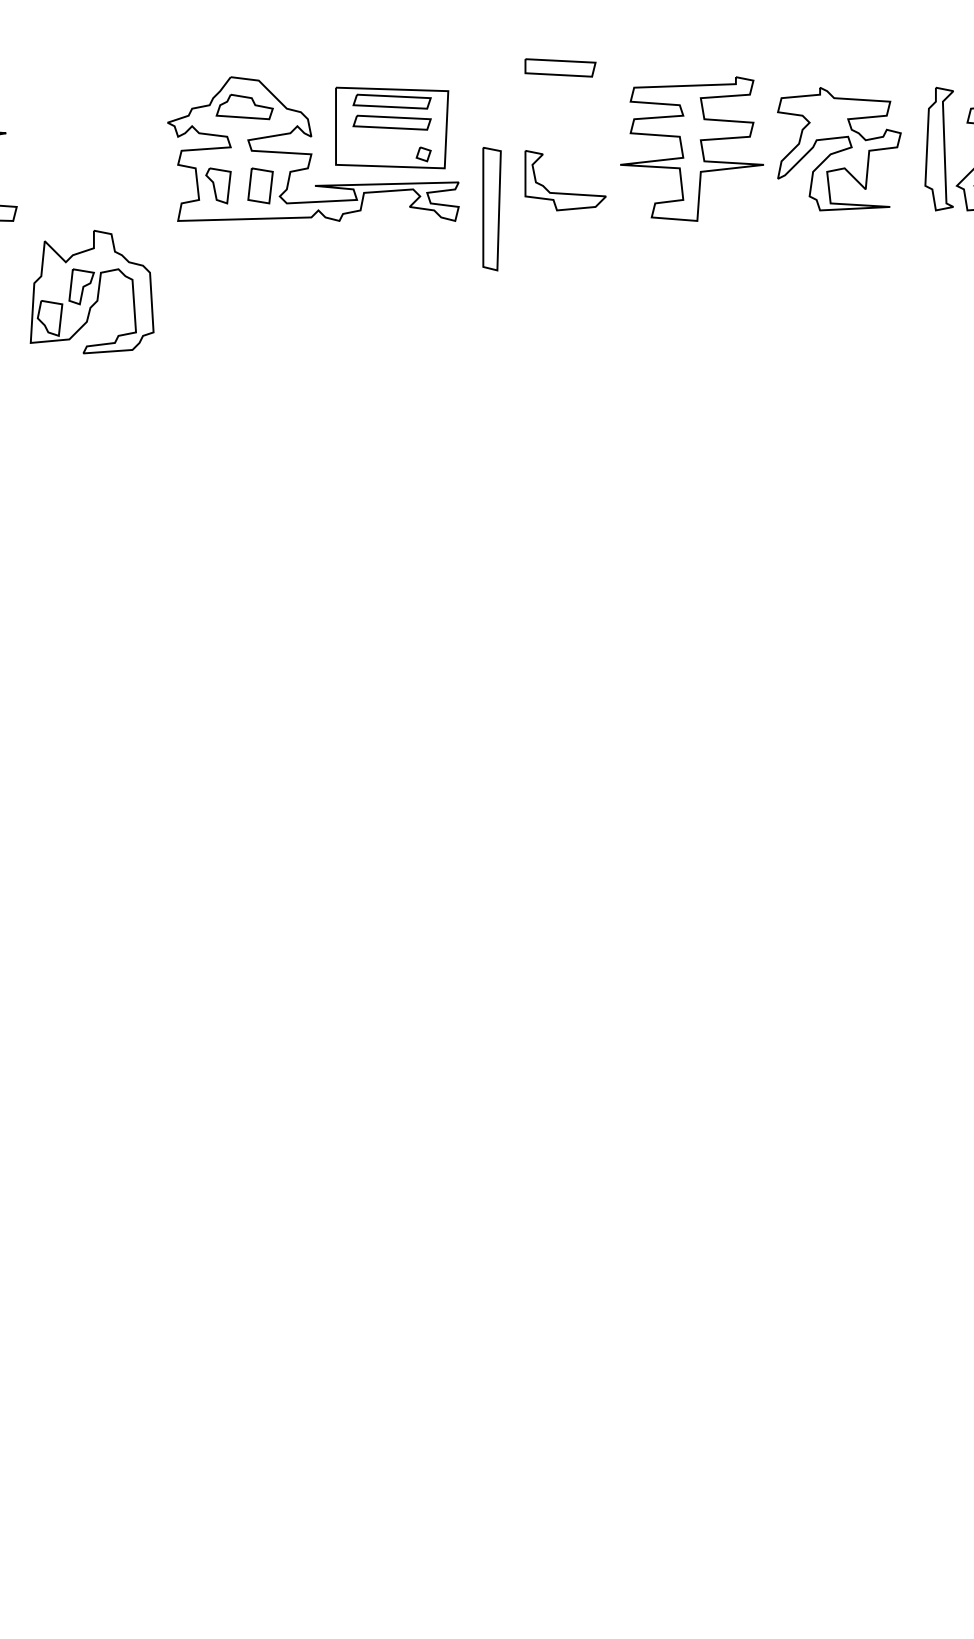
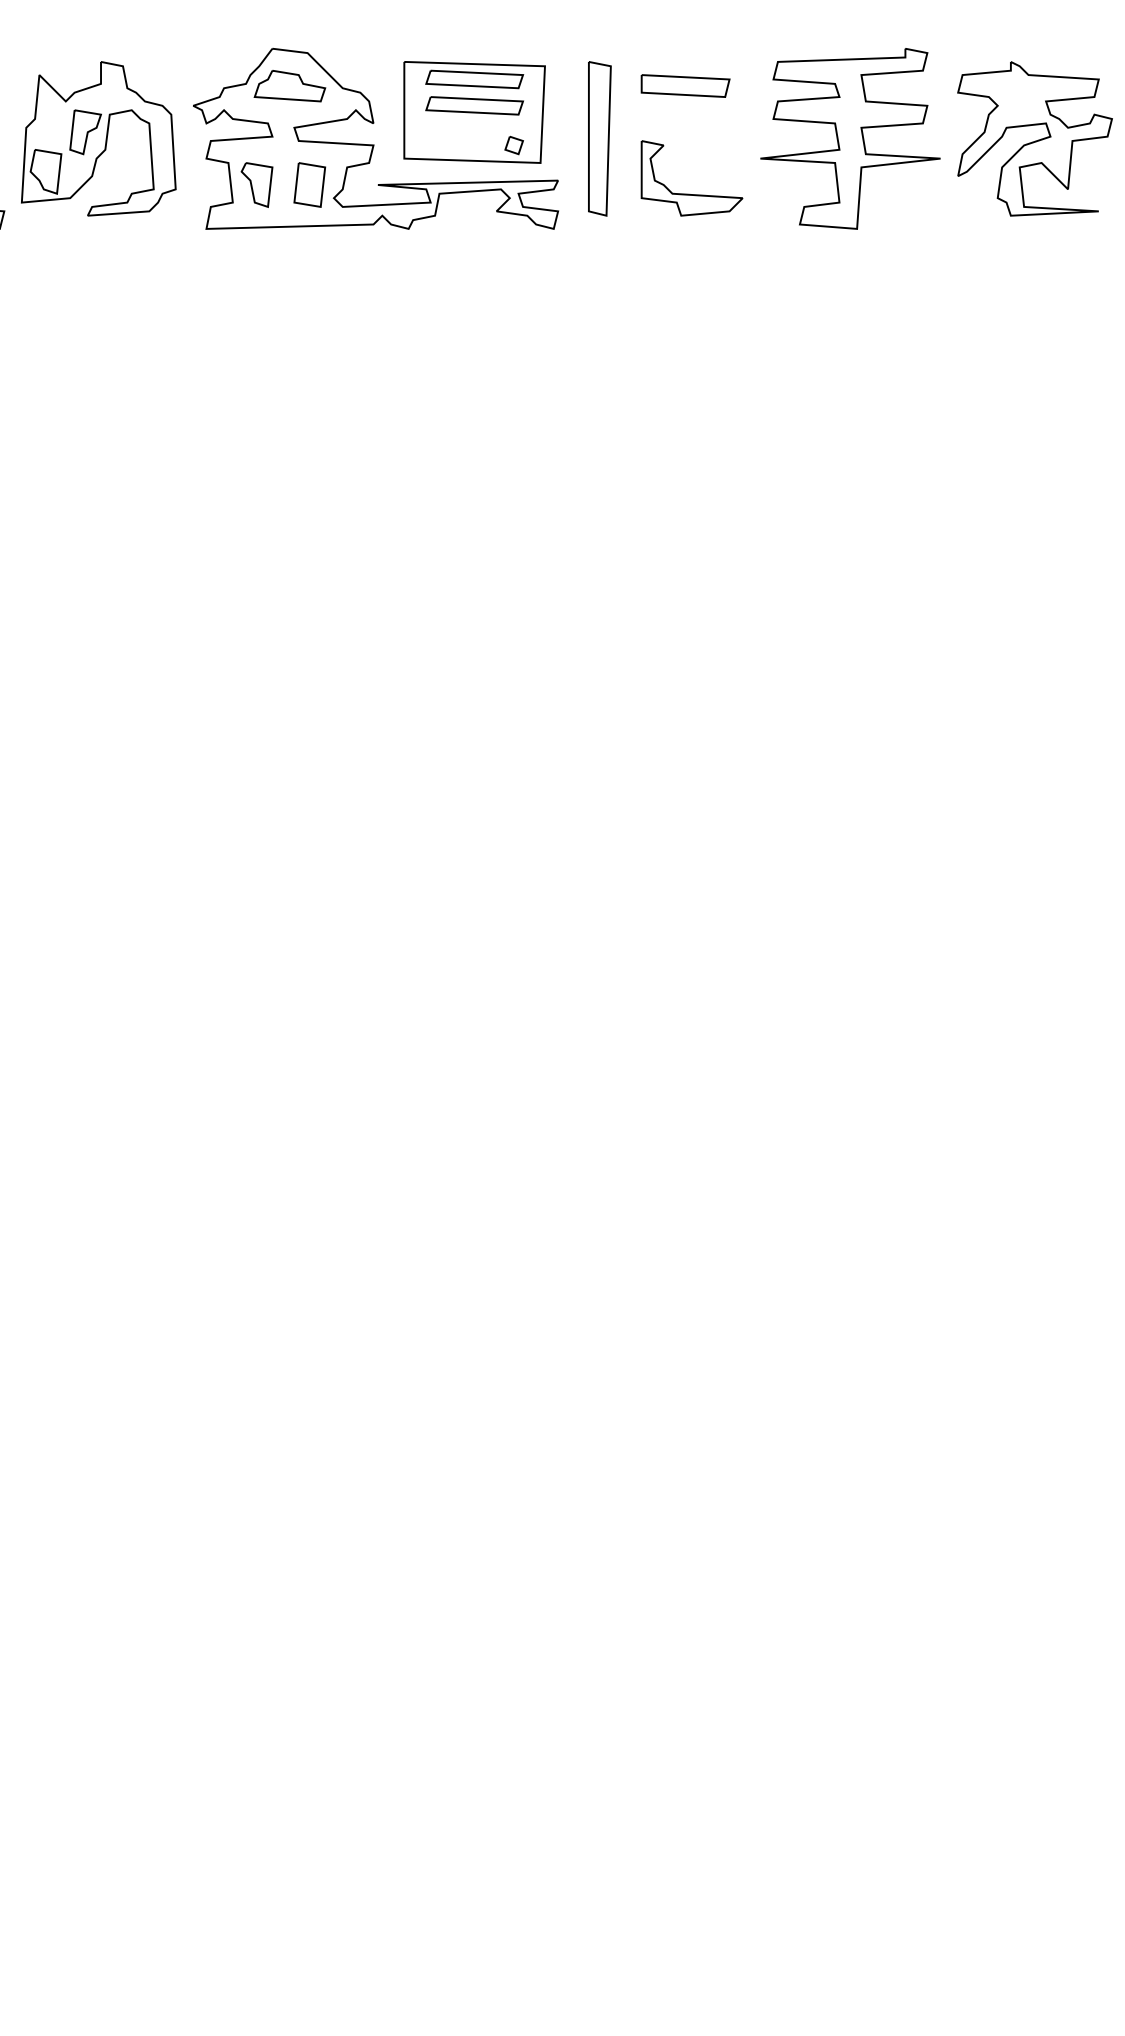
part: (560, 67) -> (685, 85), moved
part: (491, 209) -> (599, 139), moved
part: (91, 291) -> (97, 138), moved

